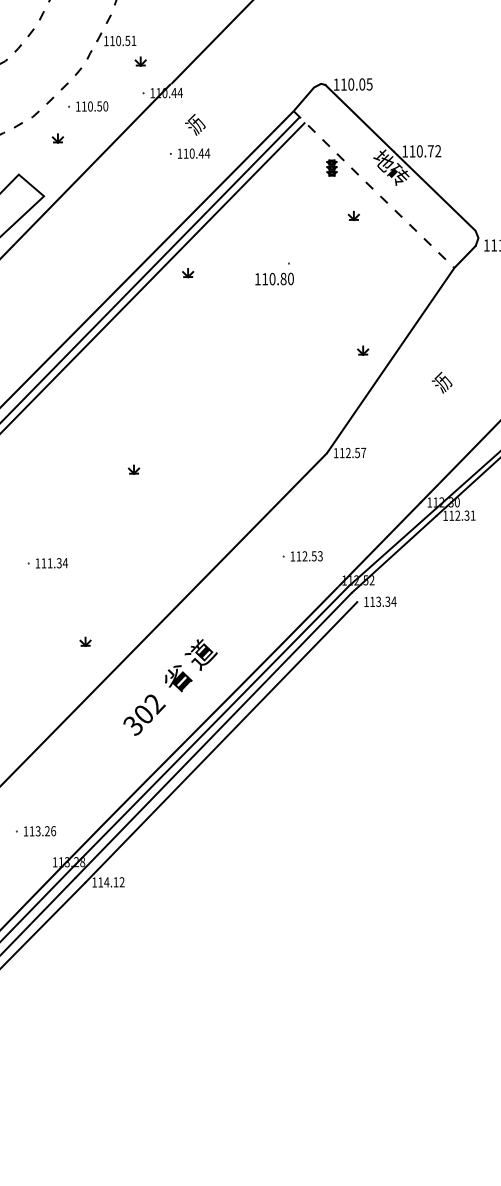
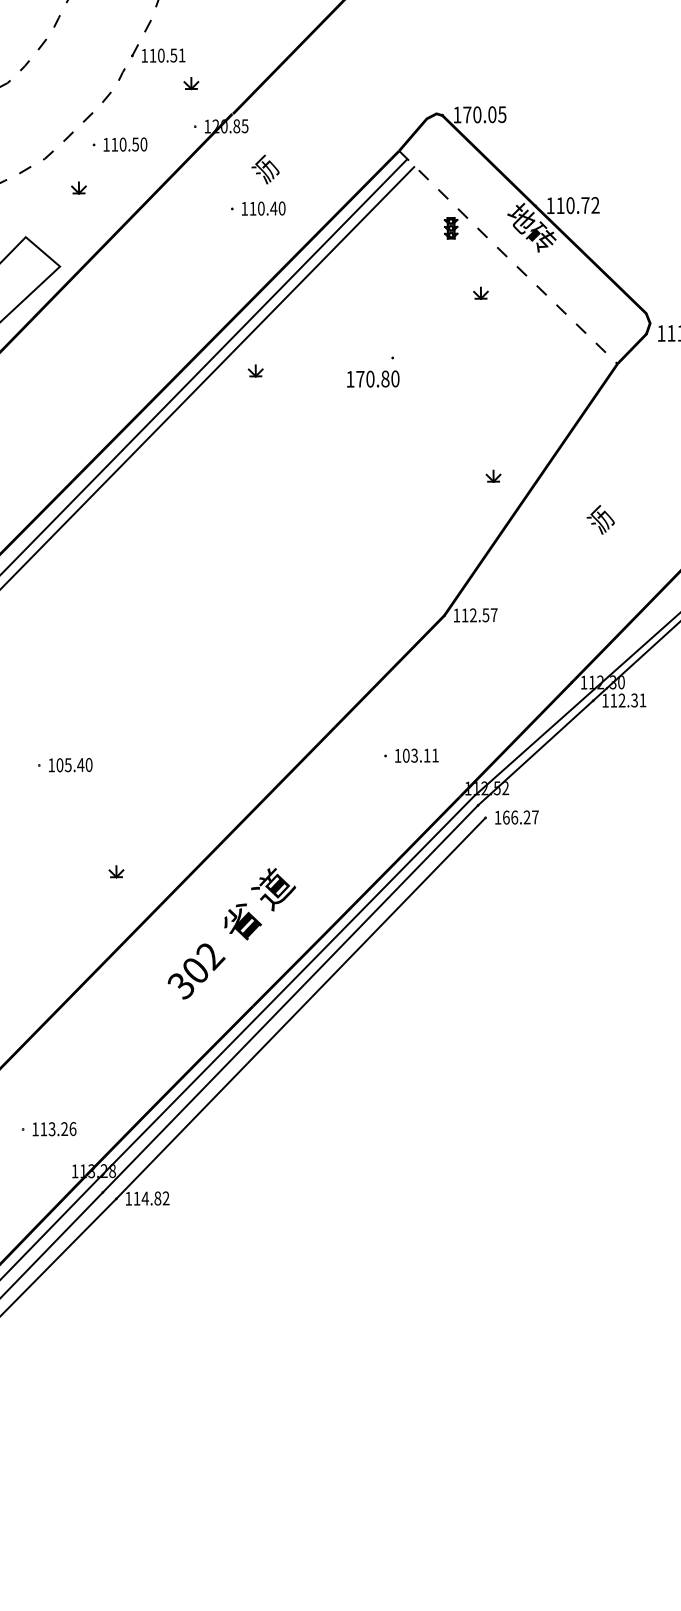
text: (343, 84) -> (466, 114), 110.05 -> 170.05
text: (169, 92) -> (230, 125), 110.44 -> 120.85
text: (207, 153) -> (282, 208), 110.44 -> 110.40
text: (265, 279) -> (360, 379), 110.80 -> 170.80
part: (133, 469) -> (181, 637), removed
text: (309, 556) -> (420, 755), 112.53 -> 103.11
text: (54, 563) -> (74, 765), 111.34 -> 105.40
text: (383, 601) -> (521, 817), 113.34 -> 166.27
text: (115, 882) -> (157, 1198), 114.12 -> 114.82

